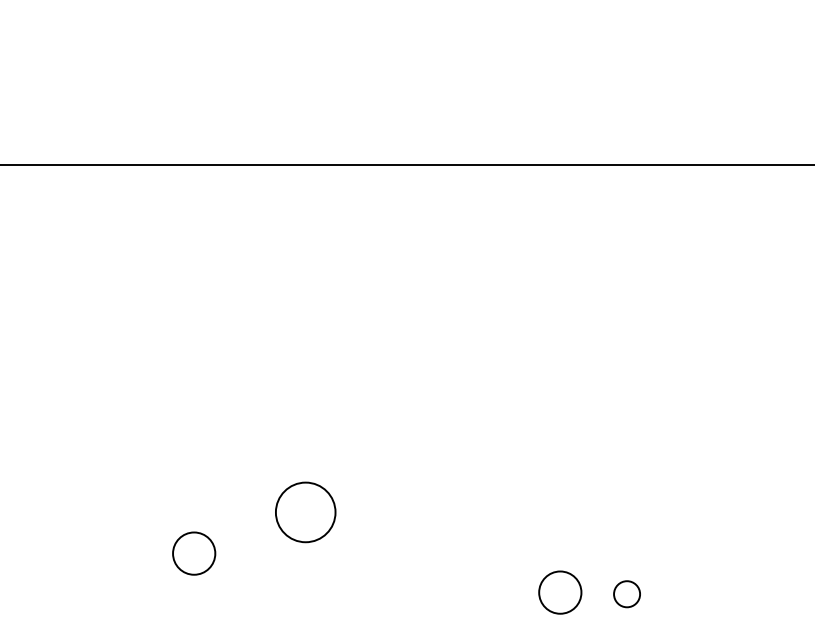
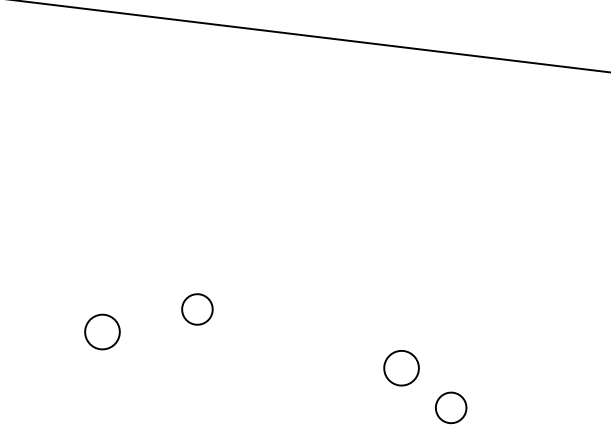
circle: (305, 512) -> (197, 309), size x0.62
circle: (560, 592) -> (401, 368), moved
circle: (626, 593) -> (450, 407), size x1.43

